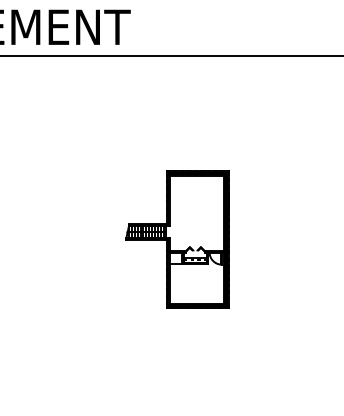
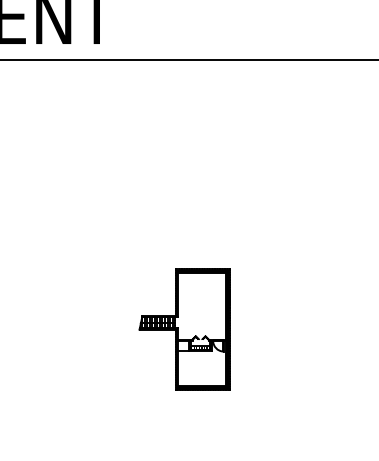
part: (177, 239) -> (184, 329), size x0.6

